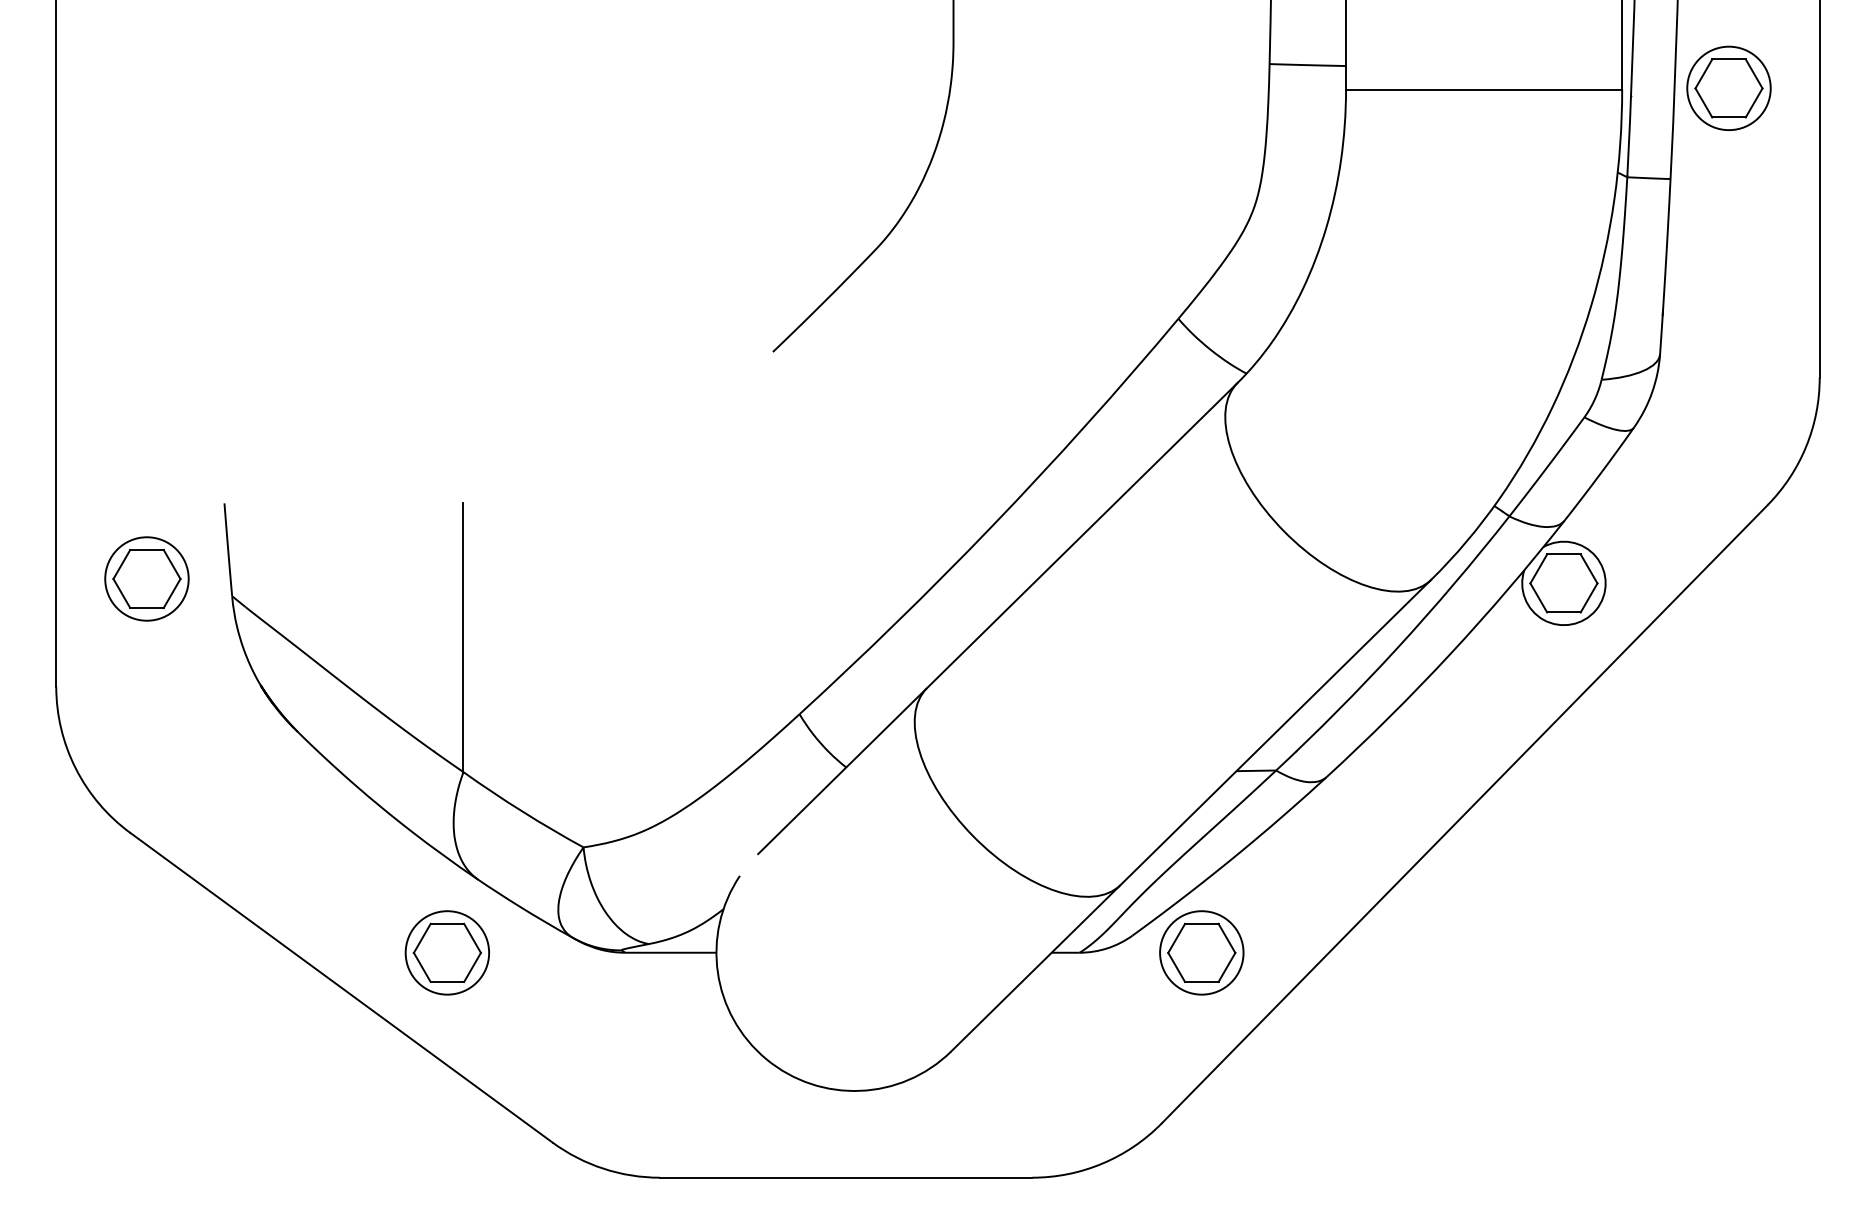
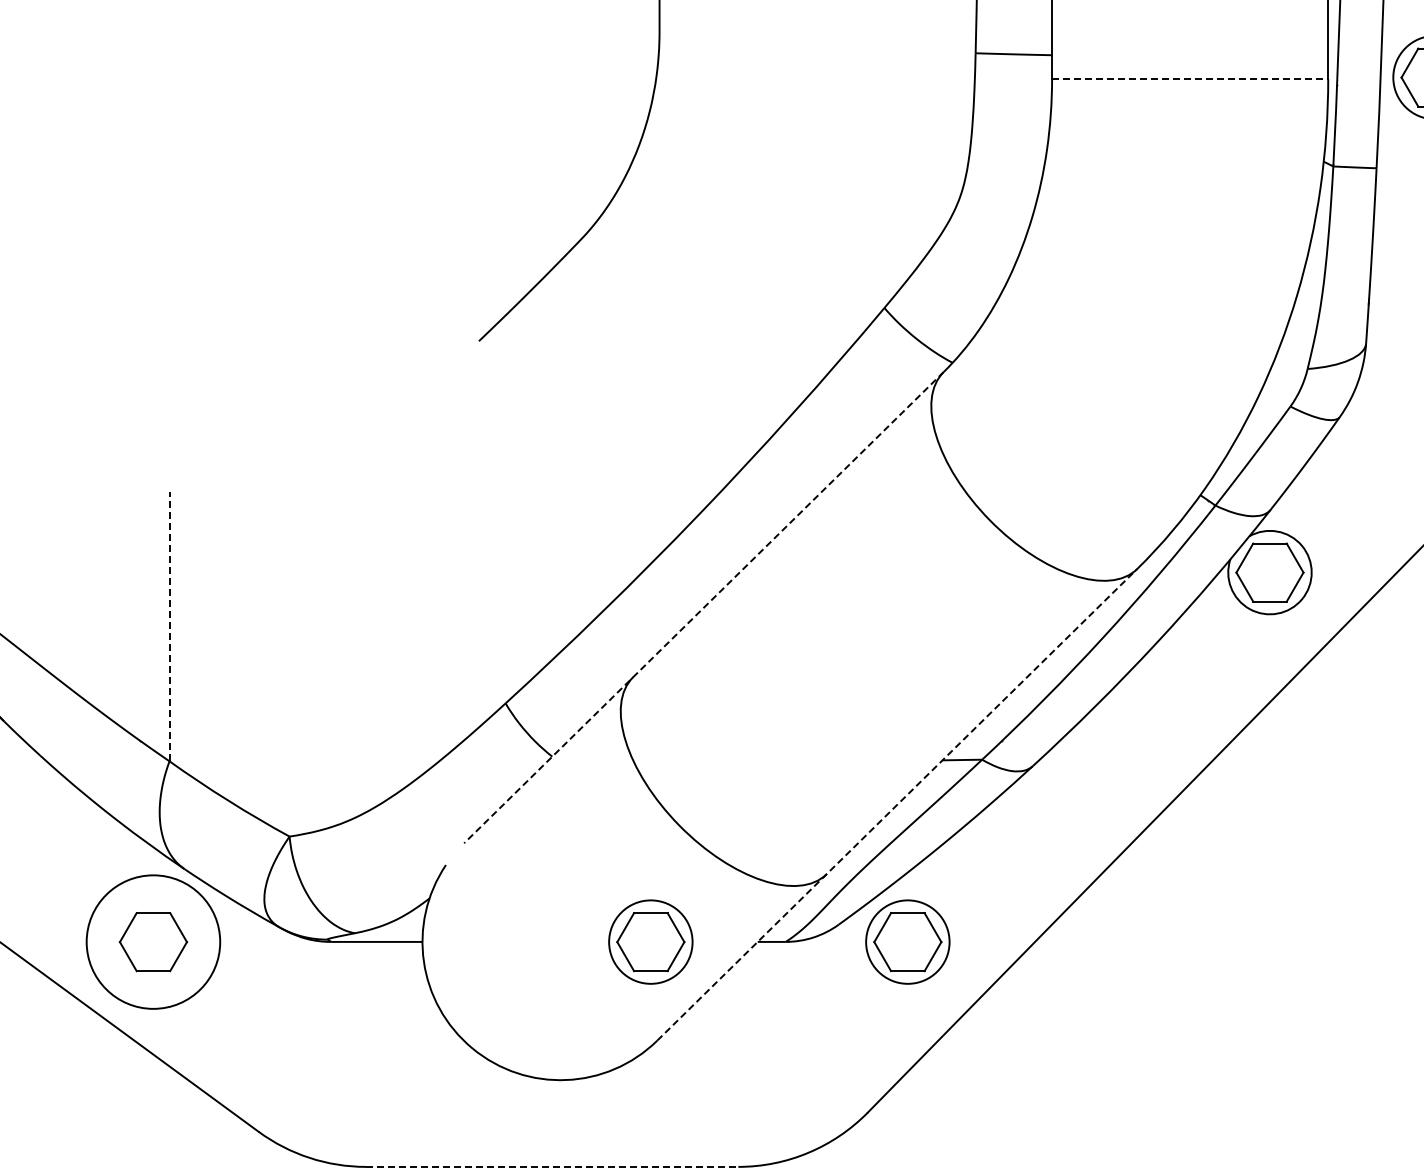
line: (1484, 89) -> (1190, 78), solid -> dashed
line: (997, 618) -> (703, 607), solid -> dashed
line: (463, 637) -> (169, 626), solid -> dashed
line: (1191, 815) -> (897, 804), solid -> dashed
circle: (447, 952) -> (153, 941), size x1.6
part: (944, 952) -> (650, 941), added
line: (846, 1177) -> (552, 1166), solid -> dashed

